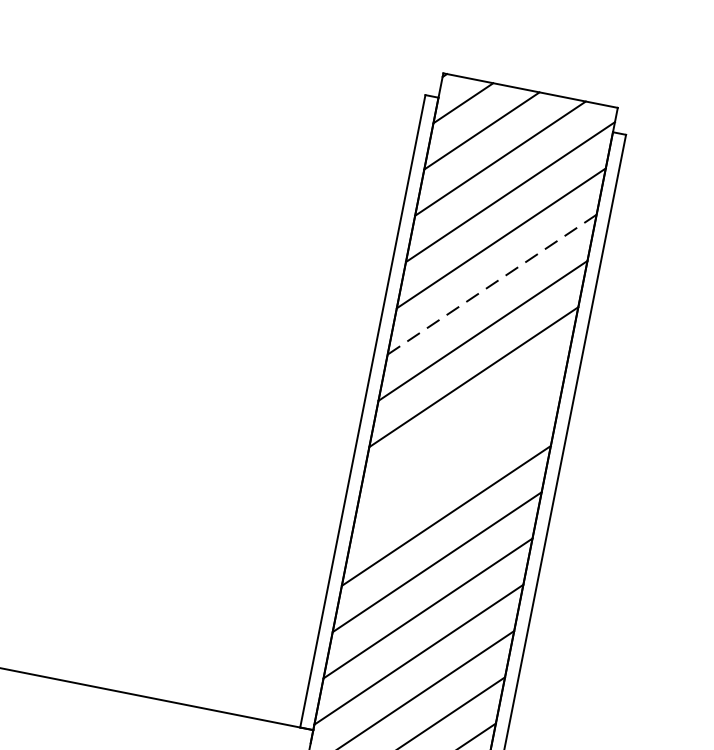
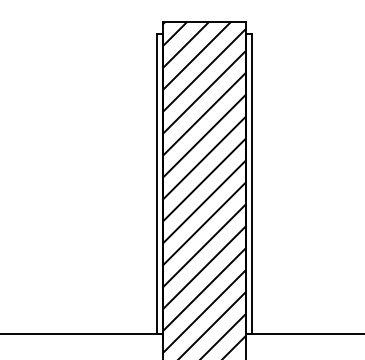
line: (492, 283) -> (204, 113), dashed -> solid
line: (464, 422) -> (204, 179), added
line: (455, 468) -> (204, 201), added

